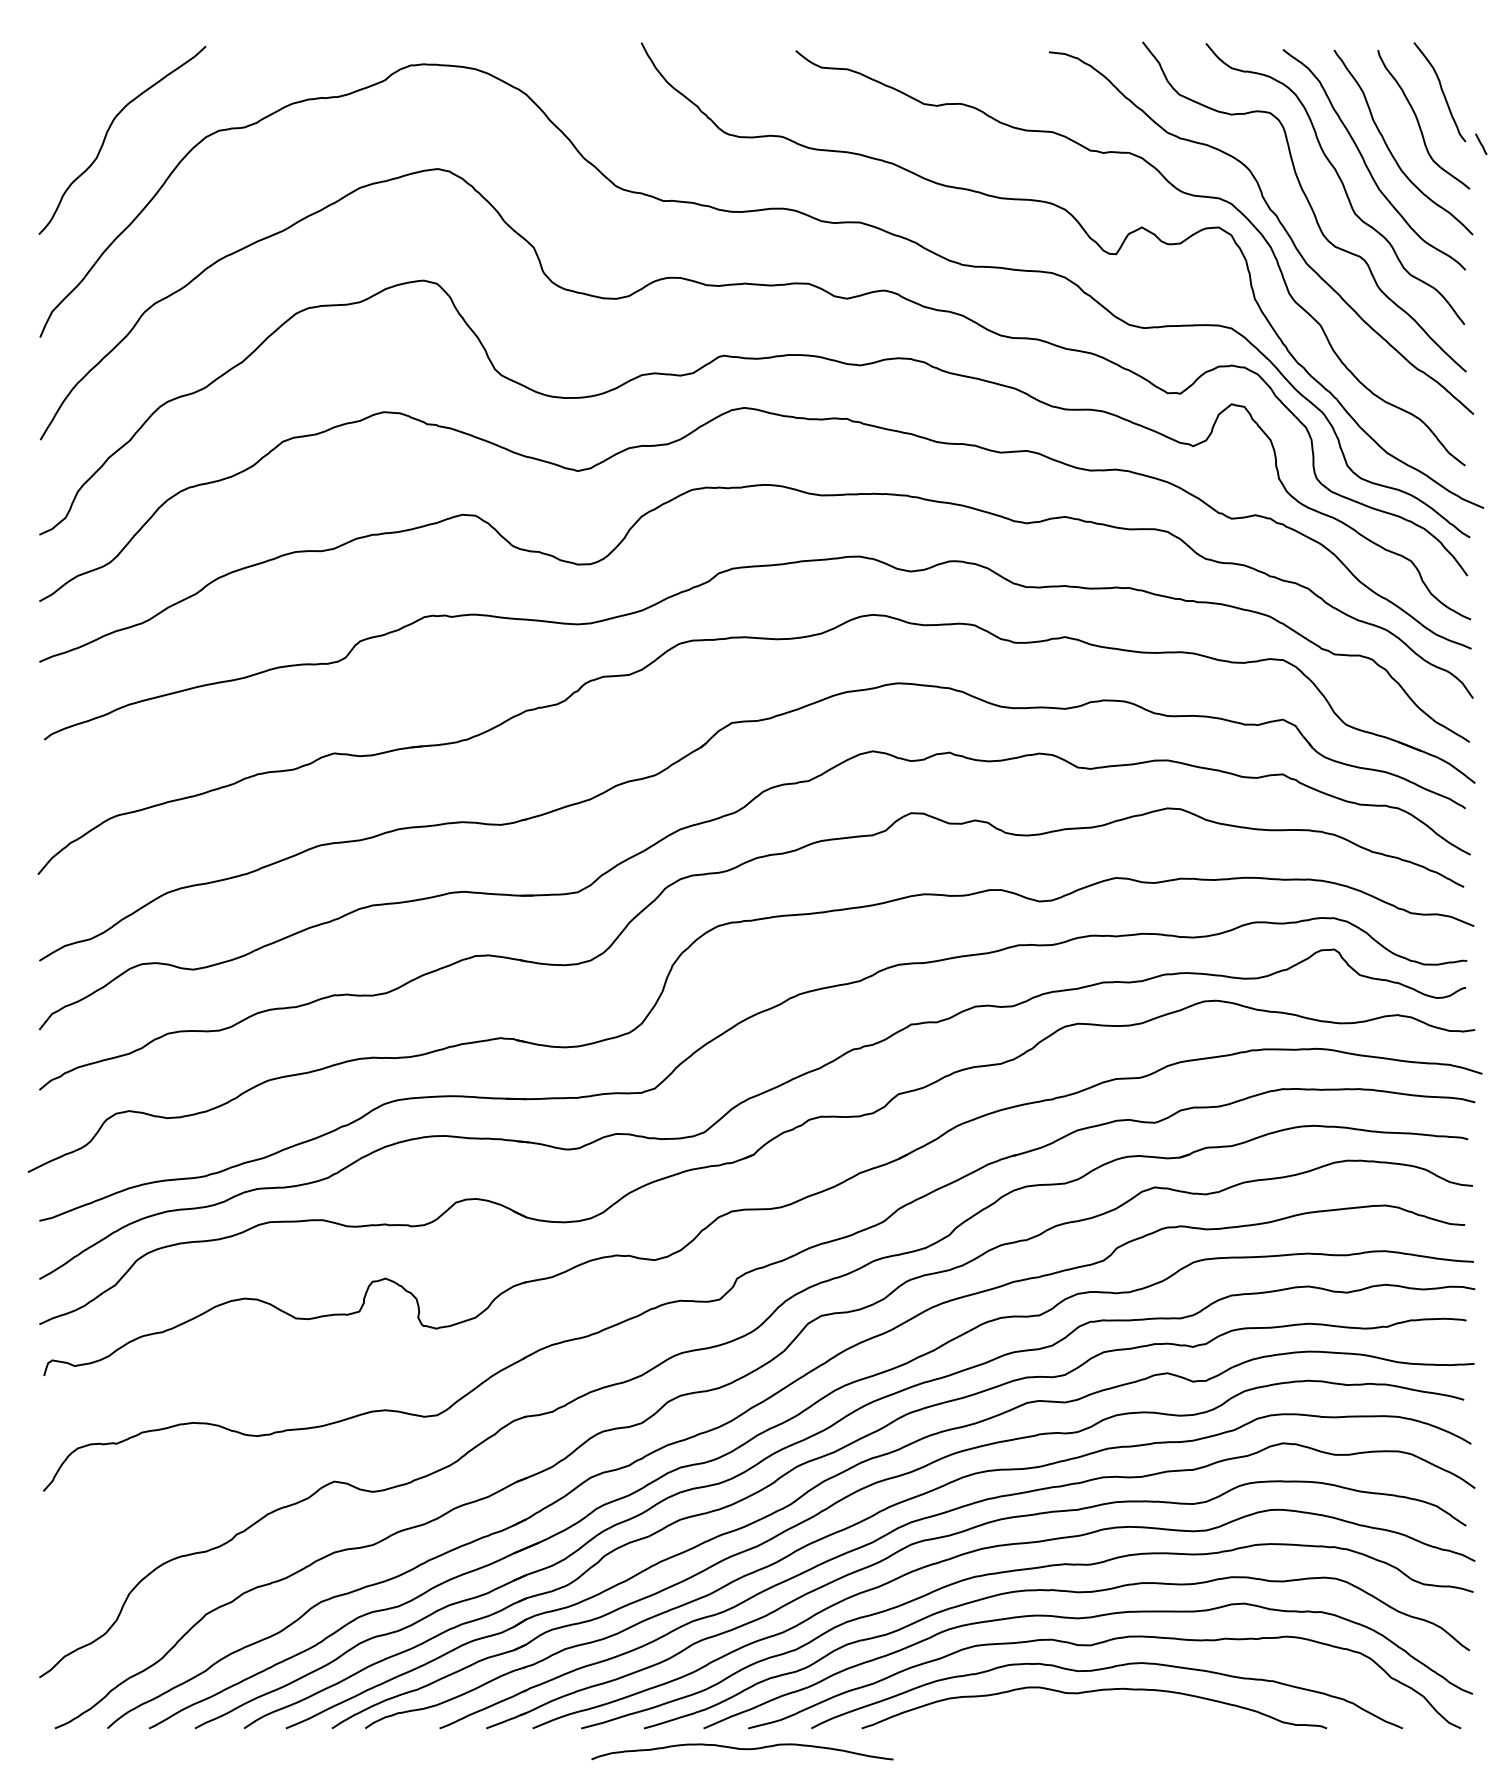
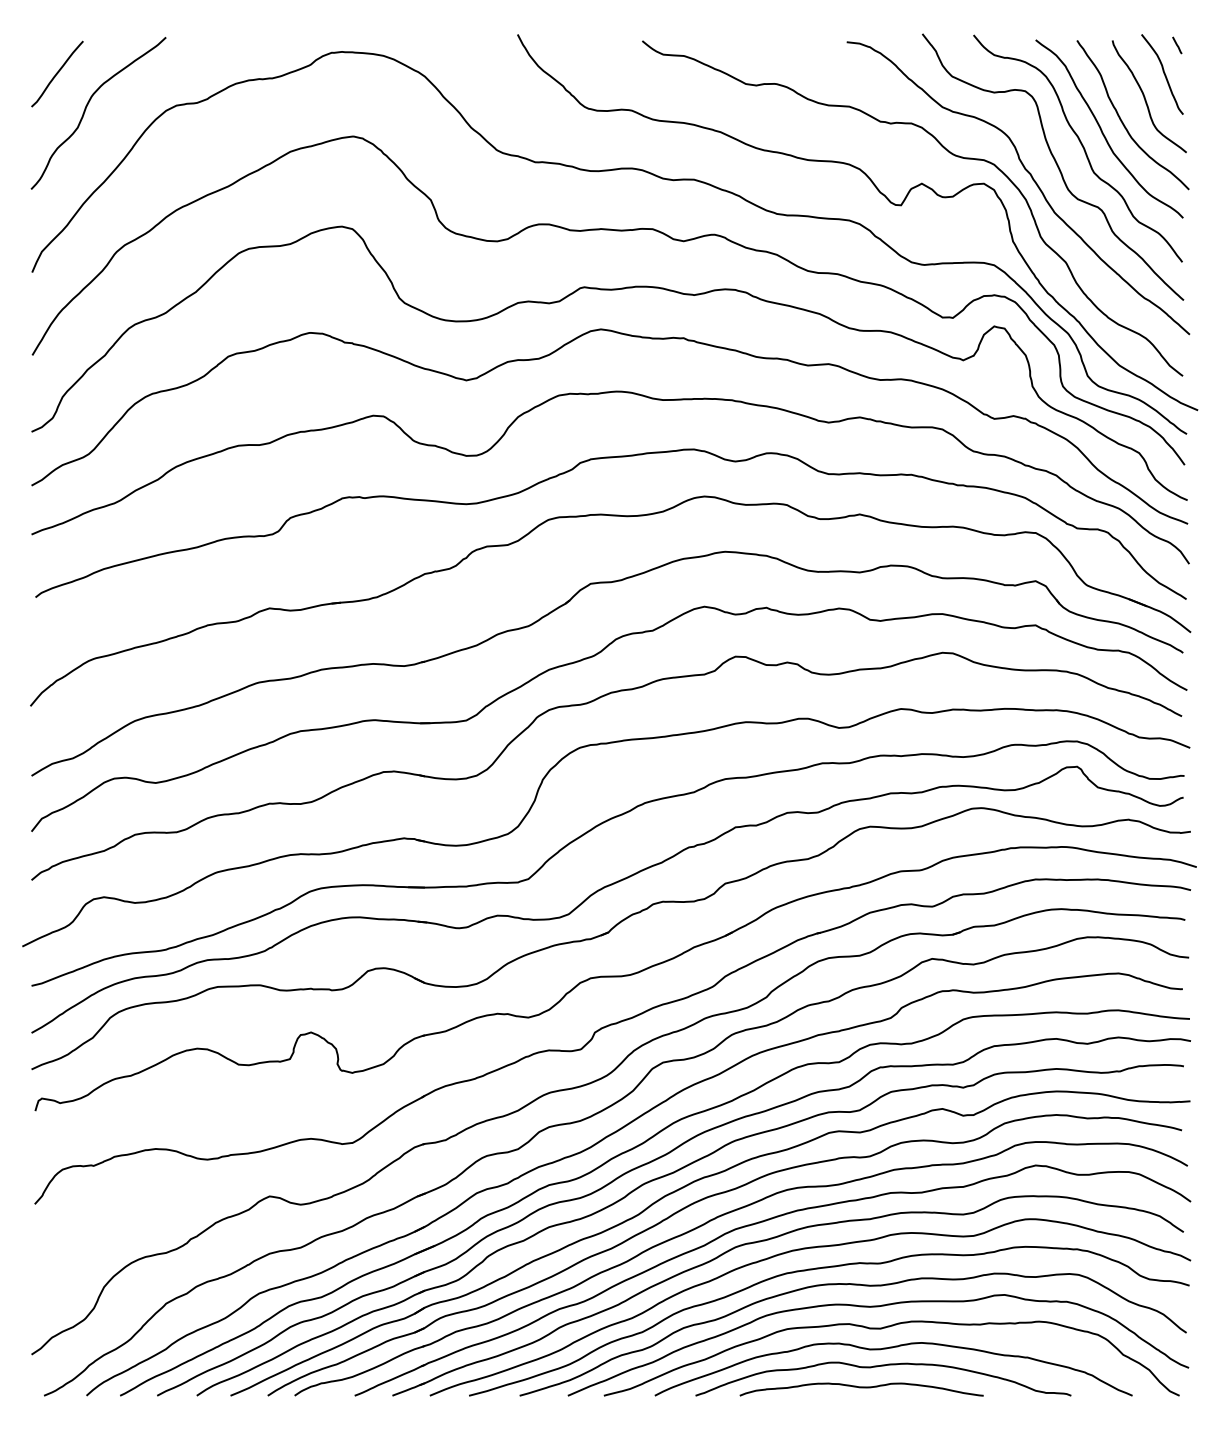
curve: (71, 91) -> (57, 73), added
line: (1481, 143) -> (1177, 44), moved
curve: (742, 1749) -> (861, 1387), moved

